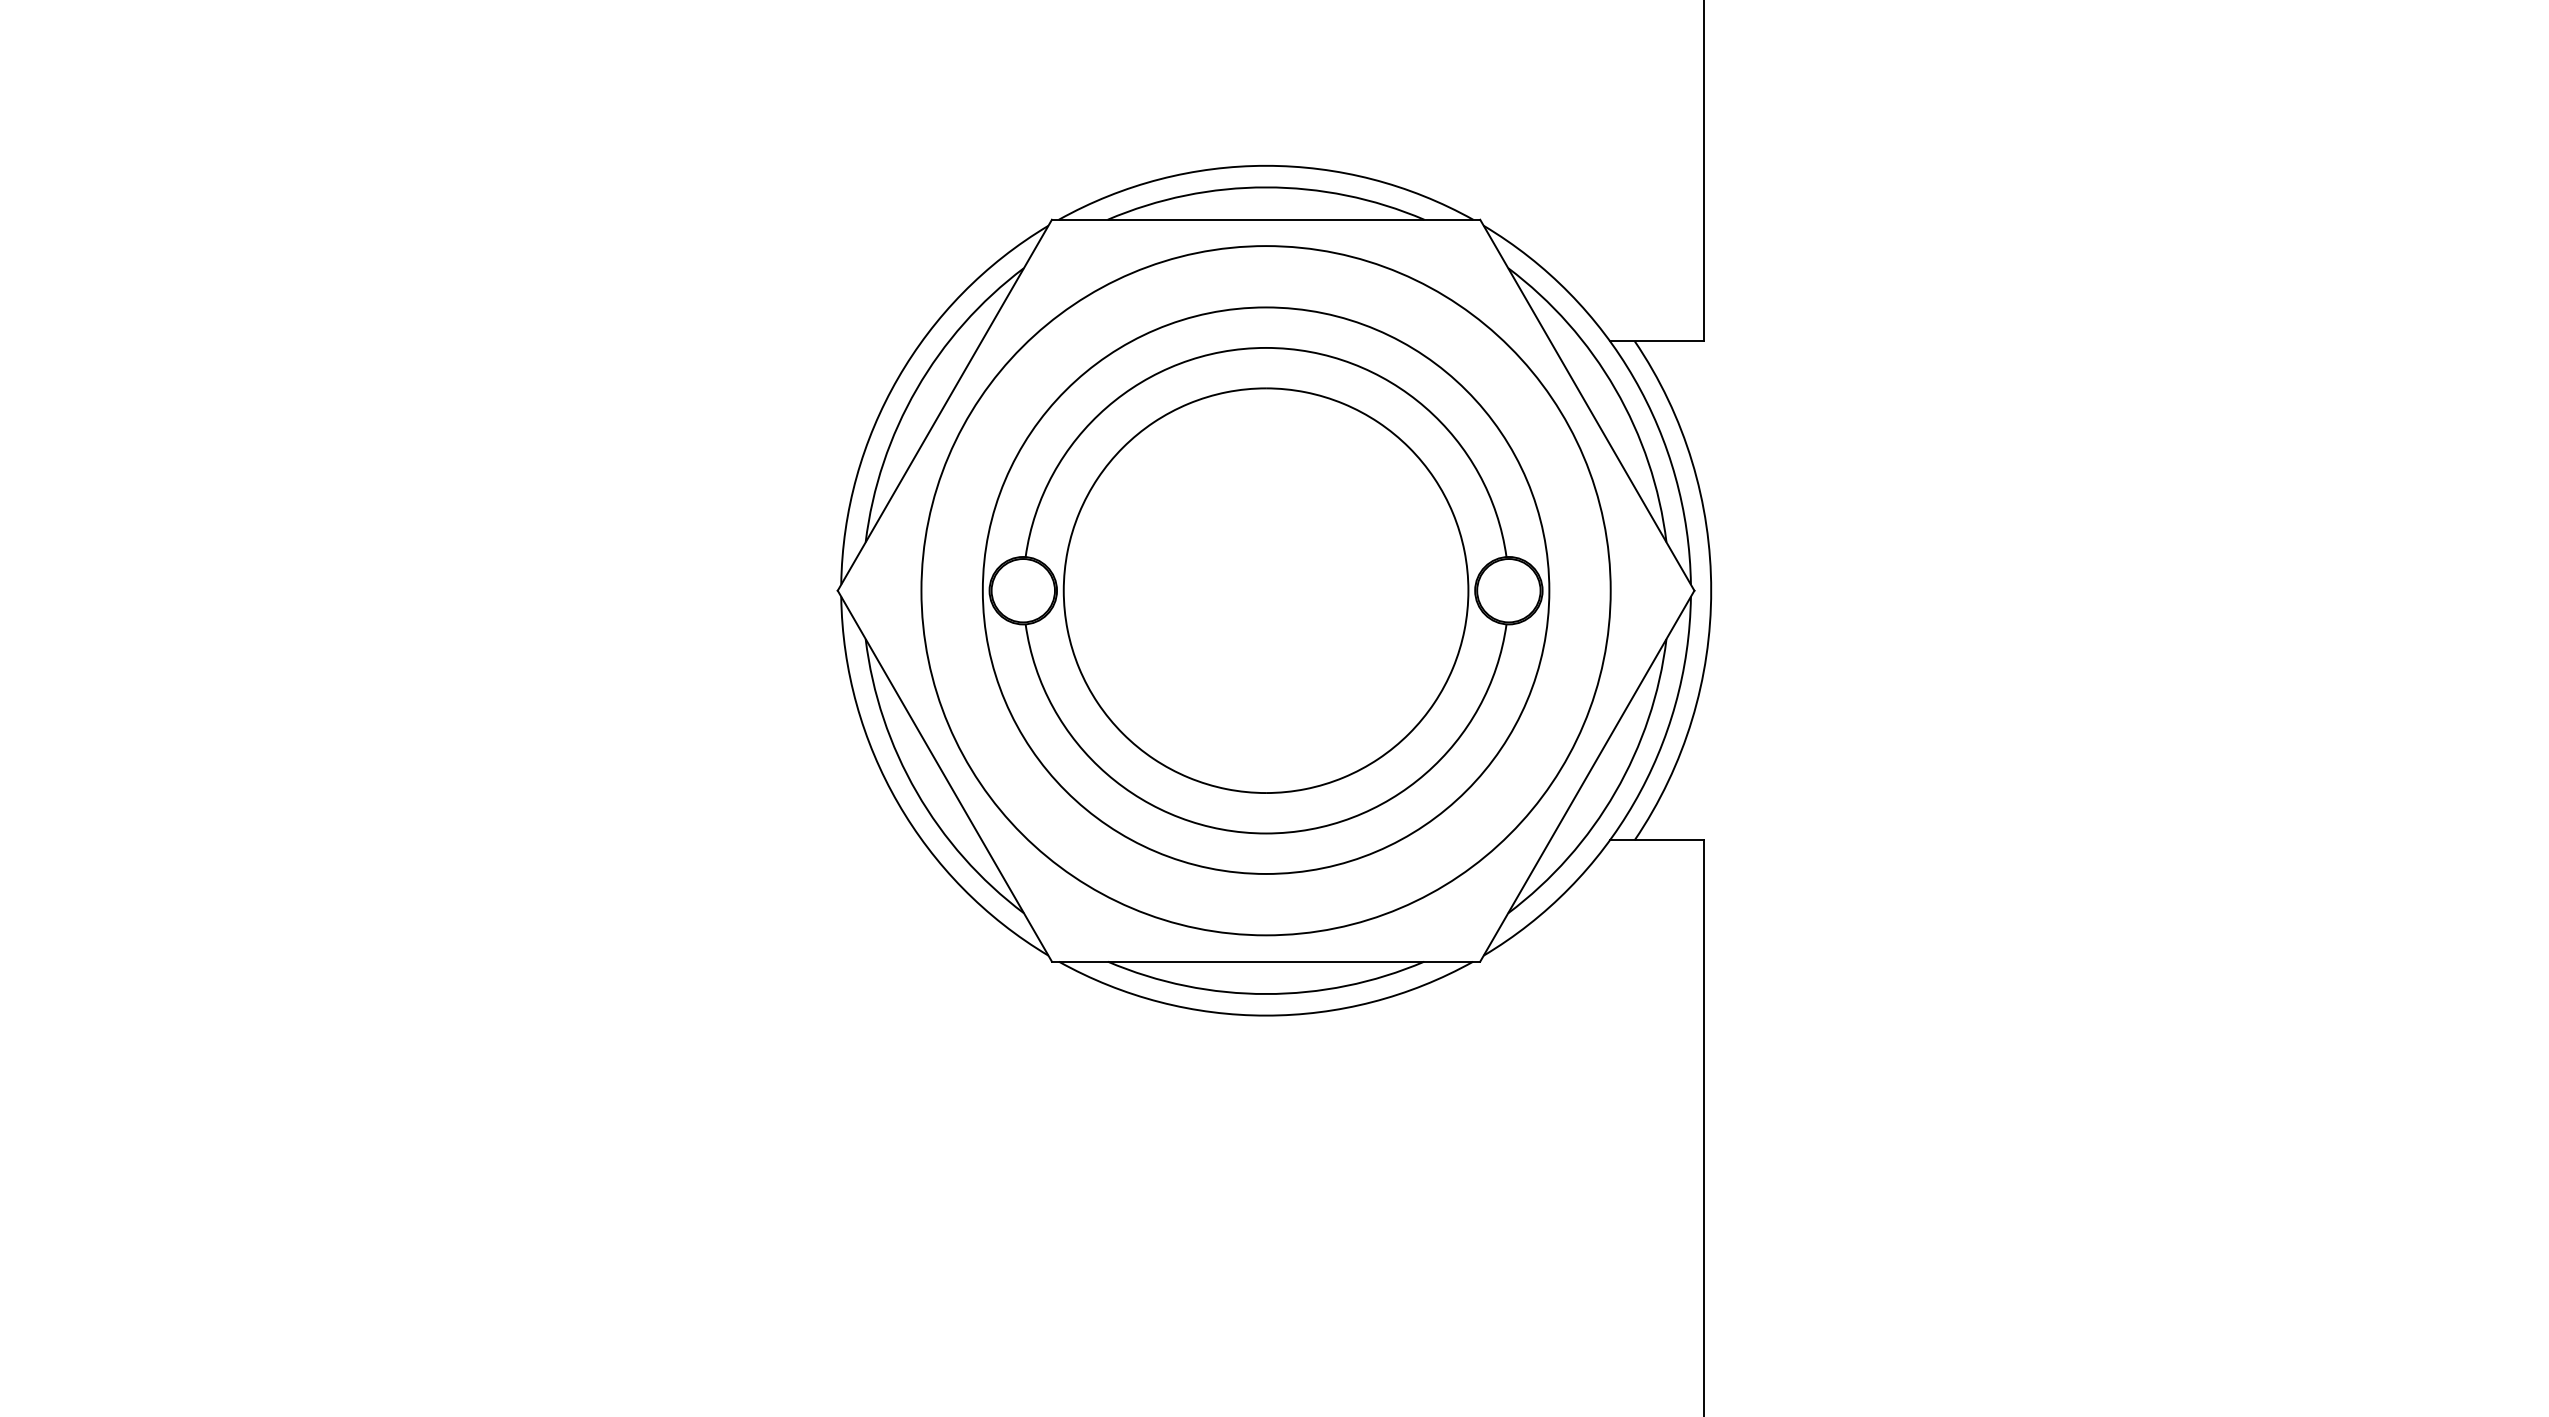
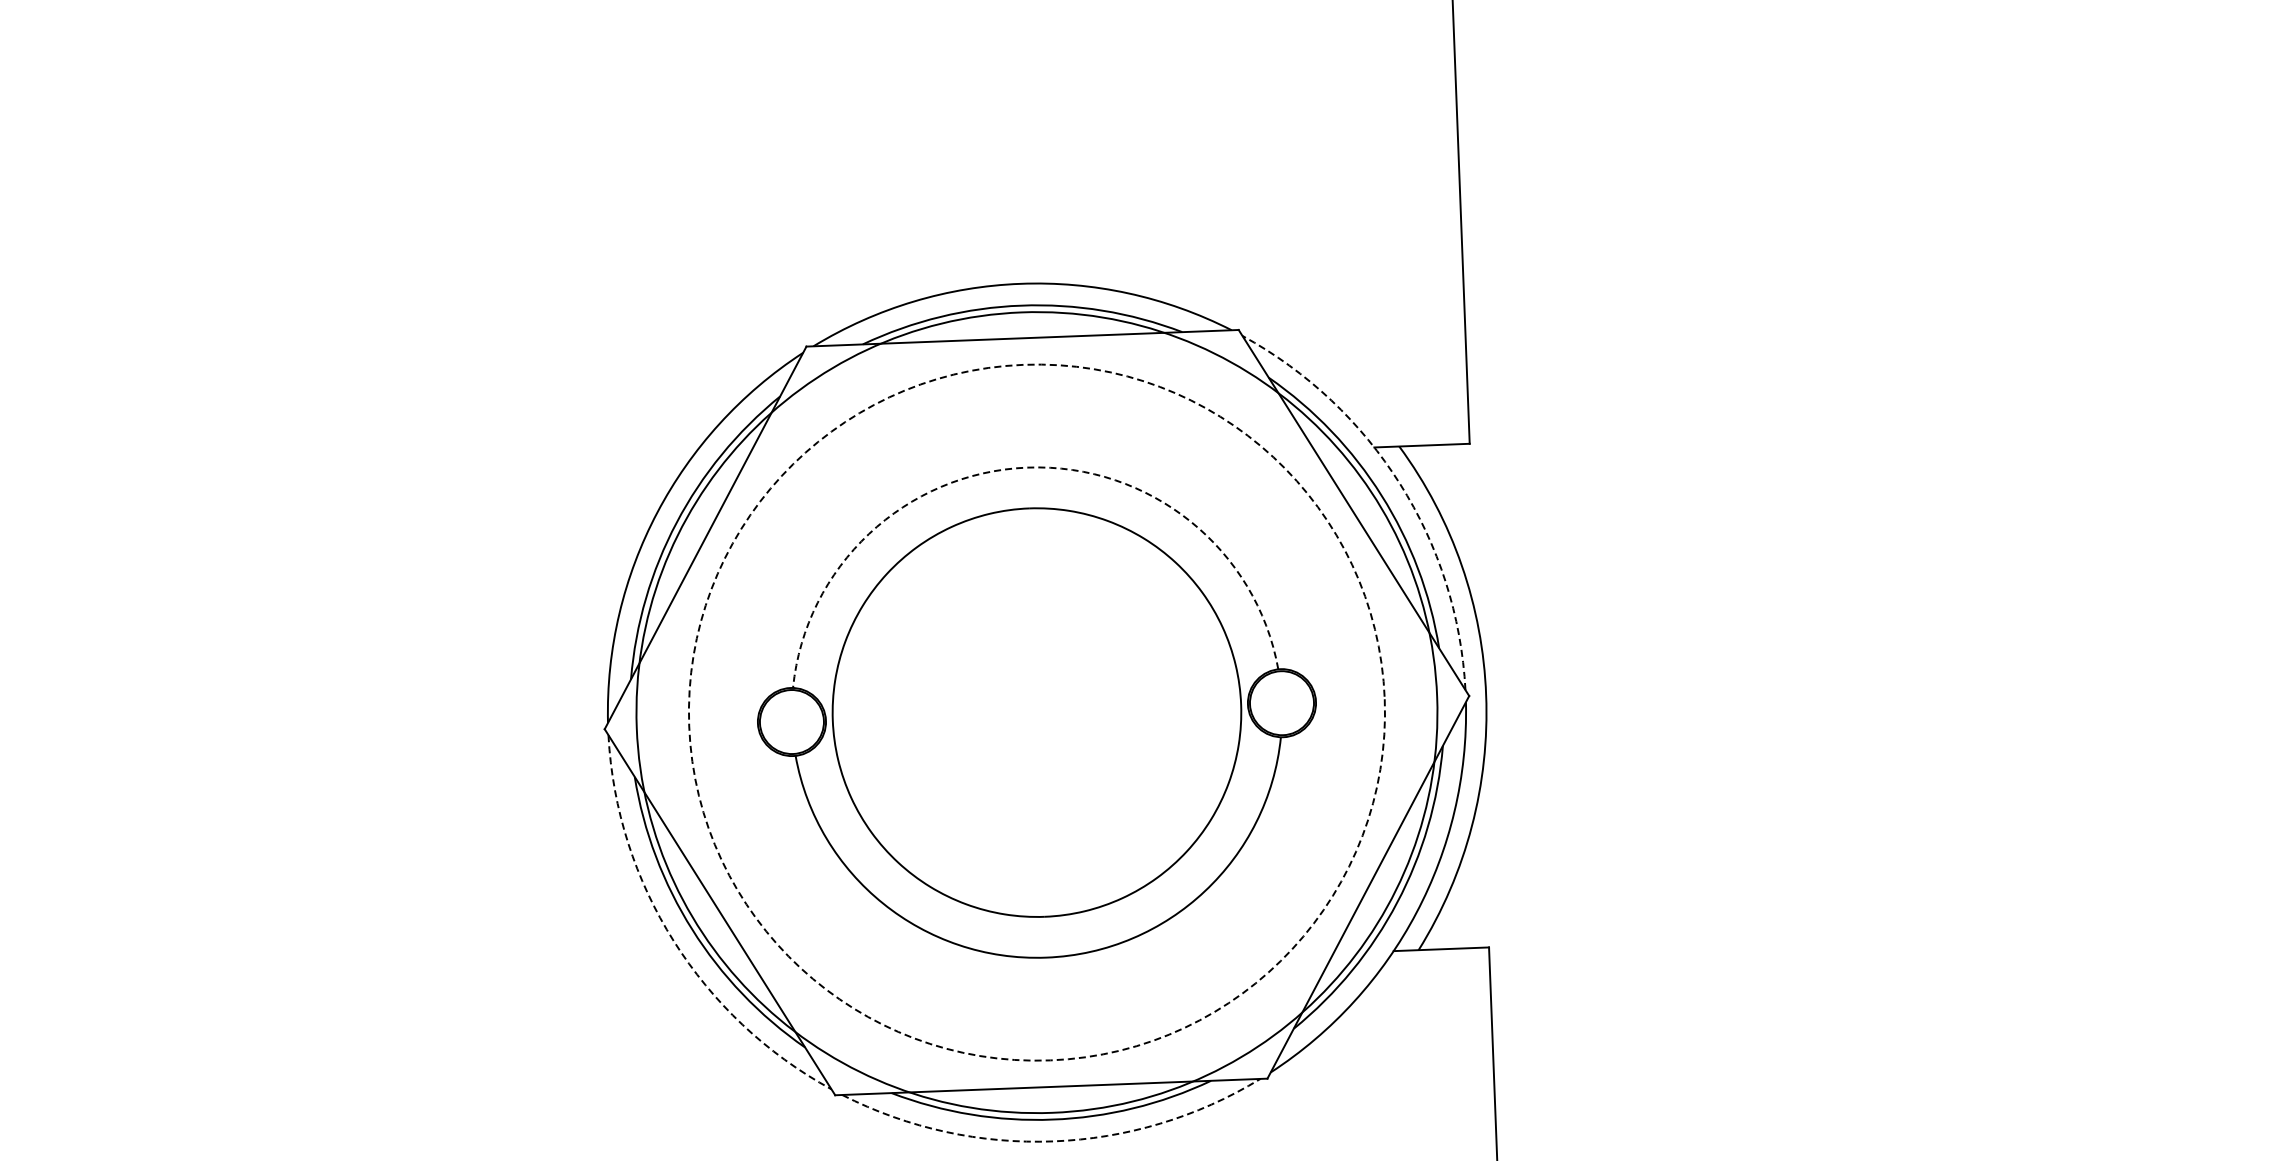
arc: (1266, 347) -> (1027, 467), solid -> dashed
arc: (1634, 378) -> (1400, 484), solid -> dashed
circle: (1265, 590) -> (1036, 712), size x1.4
circle: (1265, 590) -> (1036, 712), solid -> dashed
arc: (898, 803) -> (674, 941), solid -> dashed
arc: (1266, 1015) -> (1053, 1141), solid -> dashed

